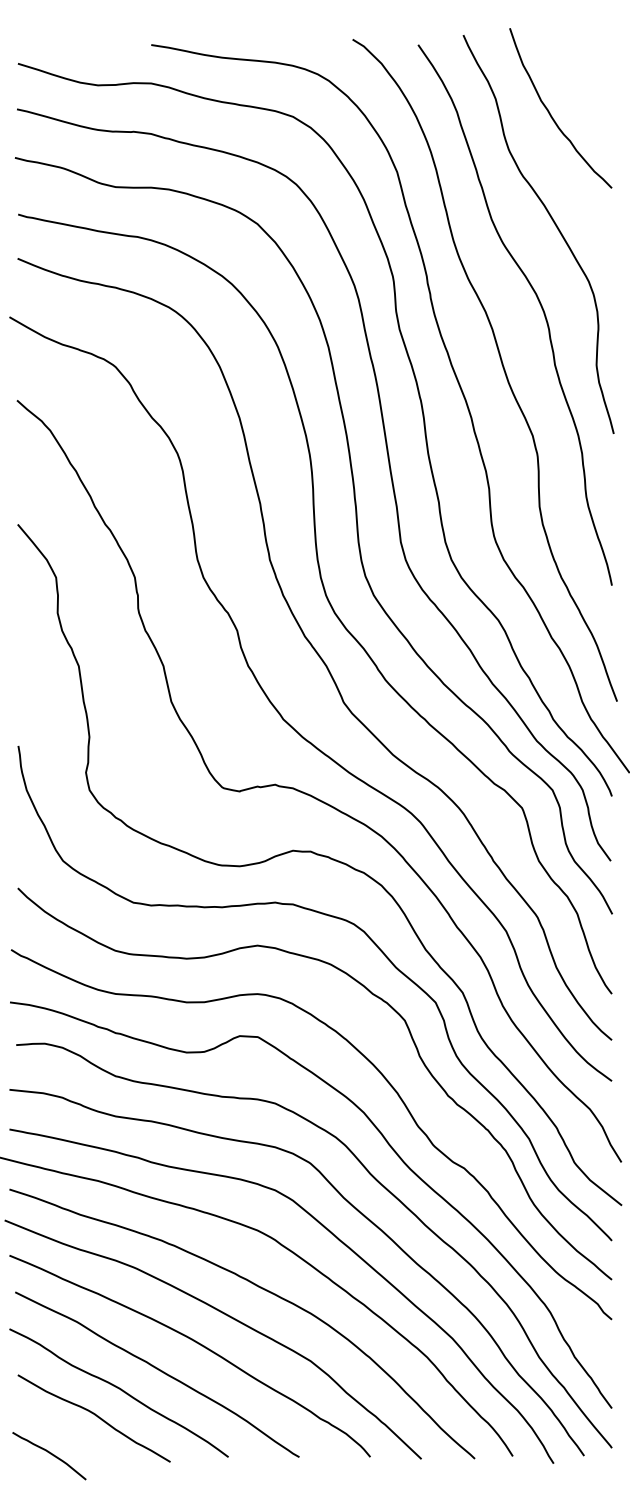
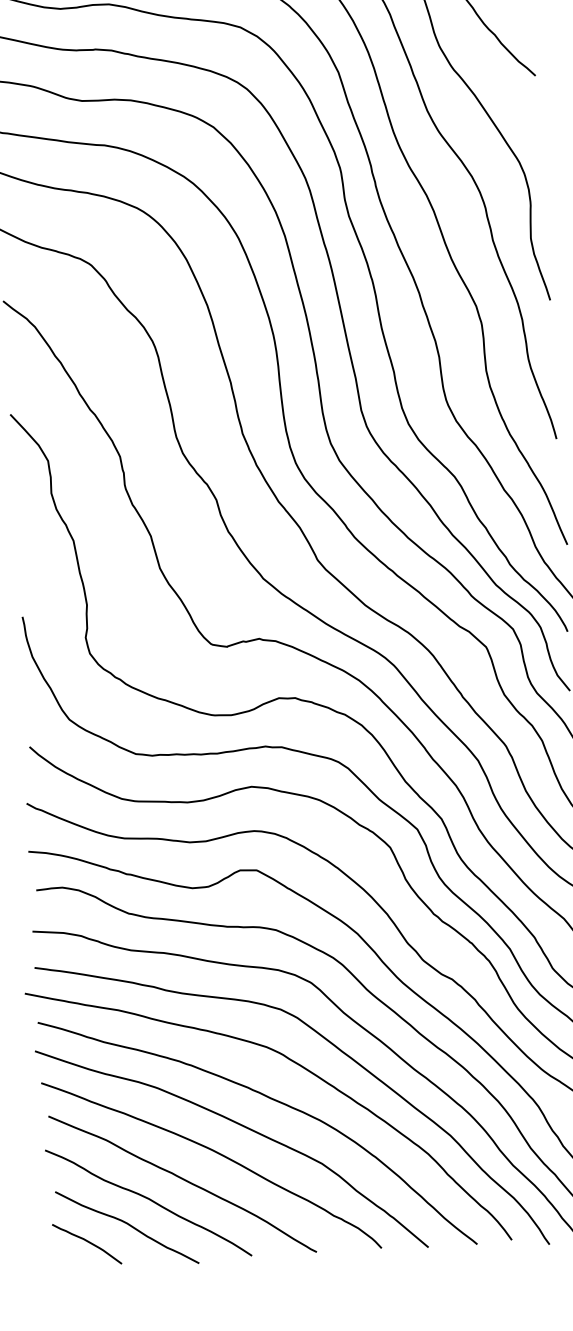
curve: (50, 1454) -> (88, 1242), moved

